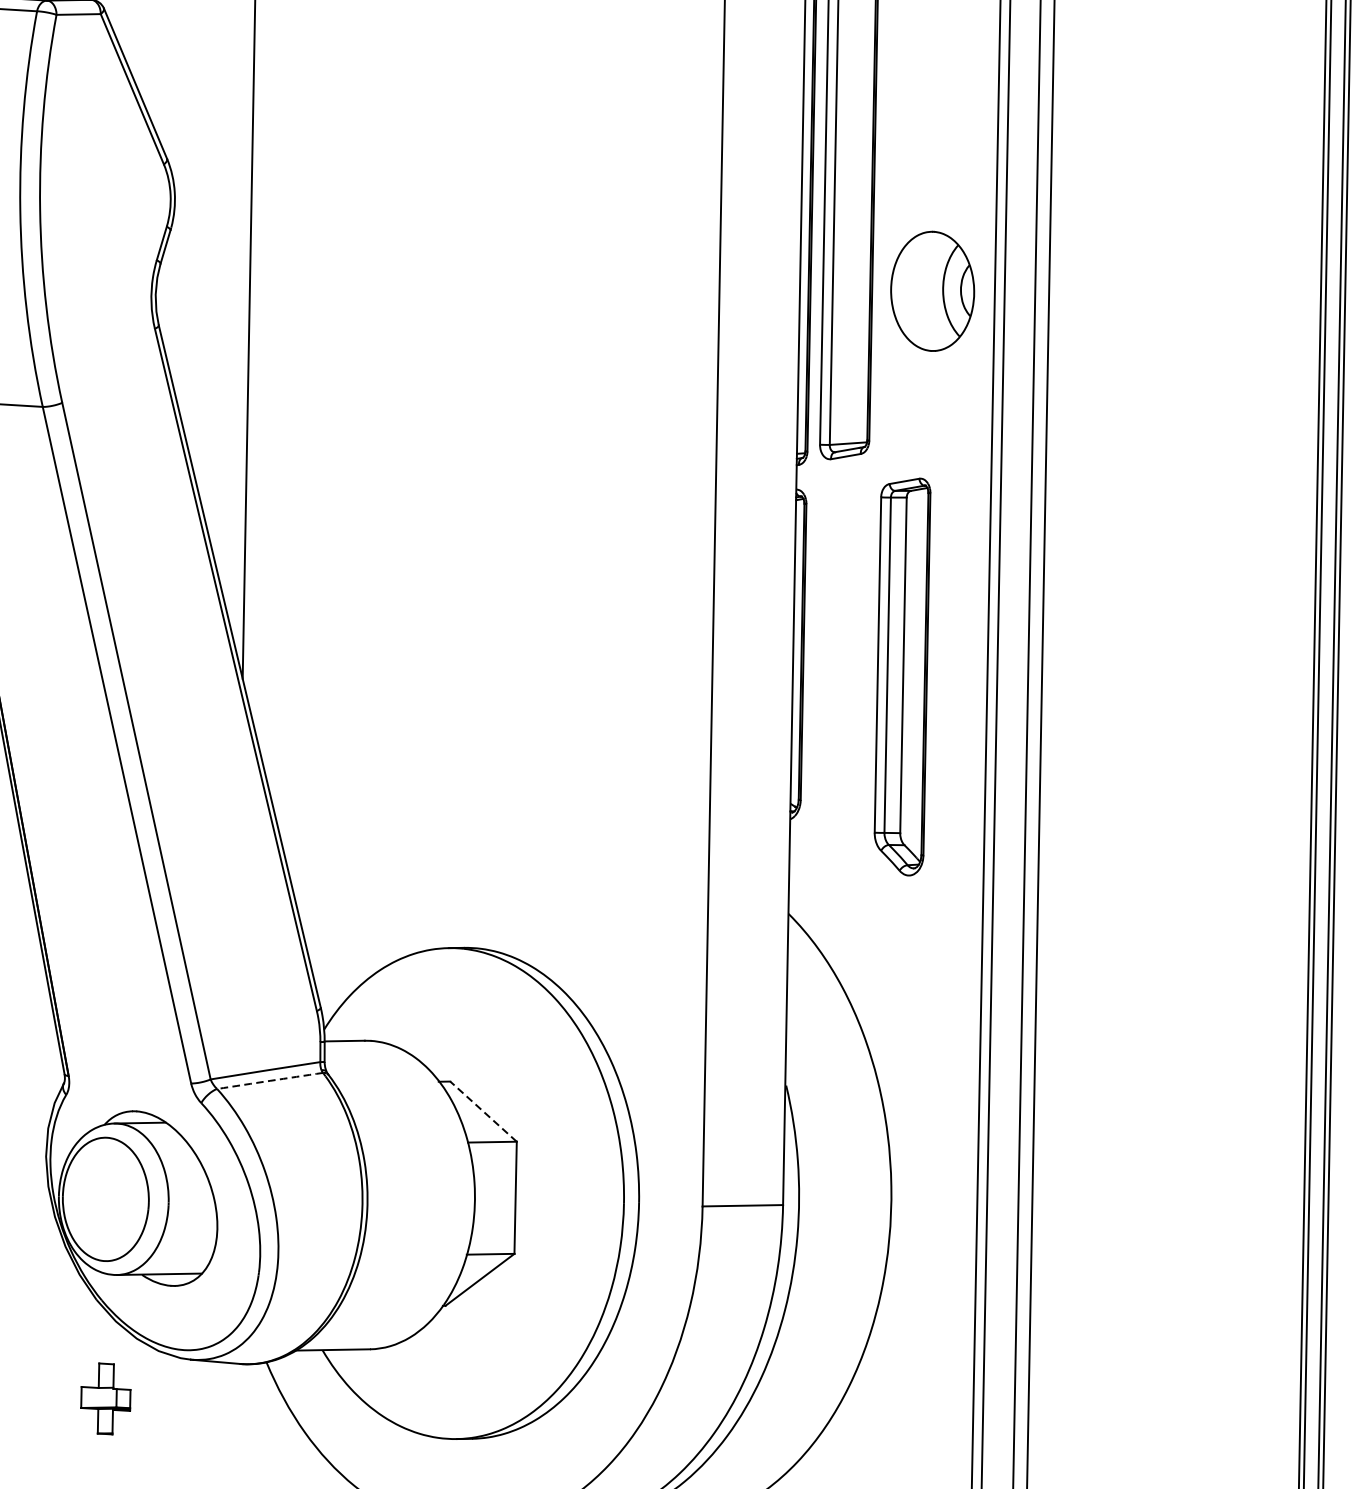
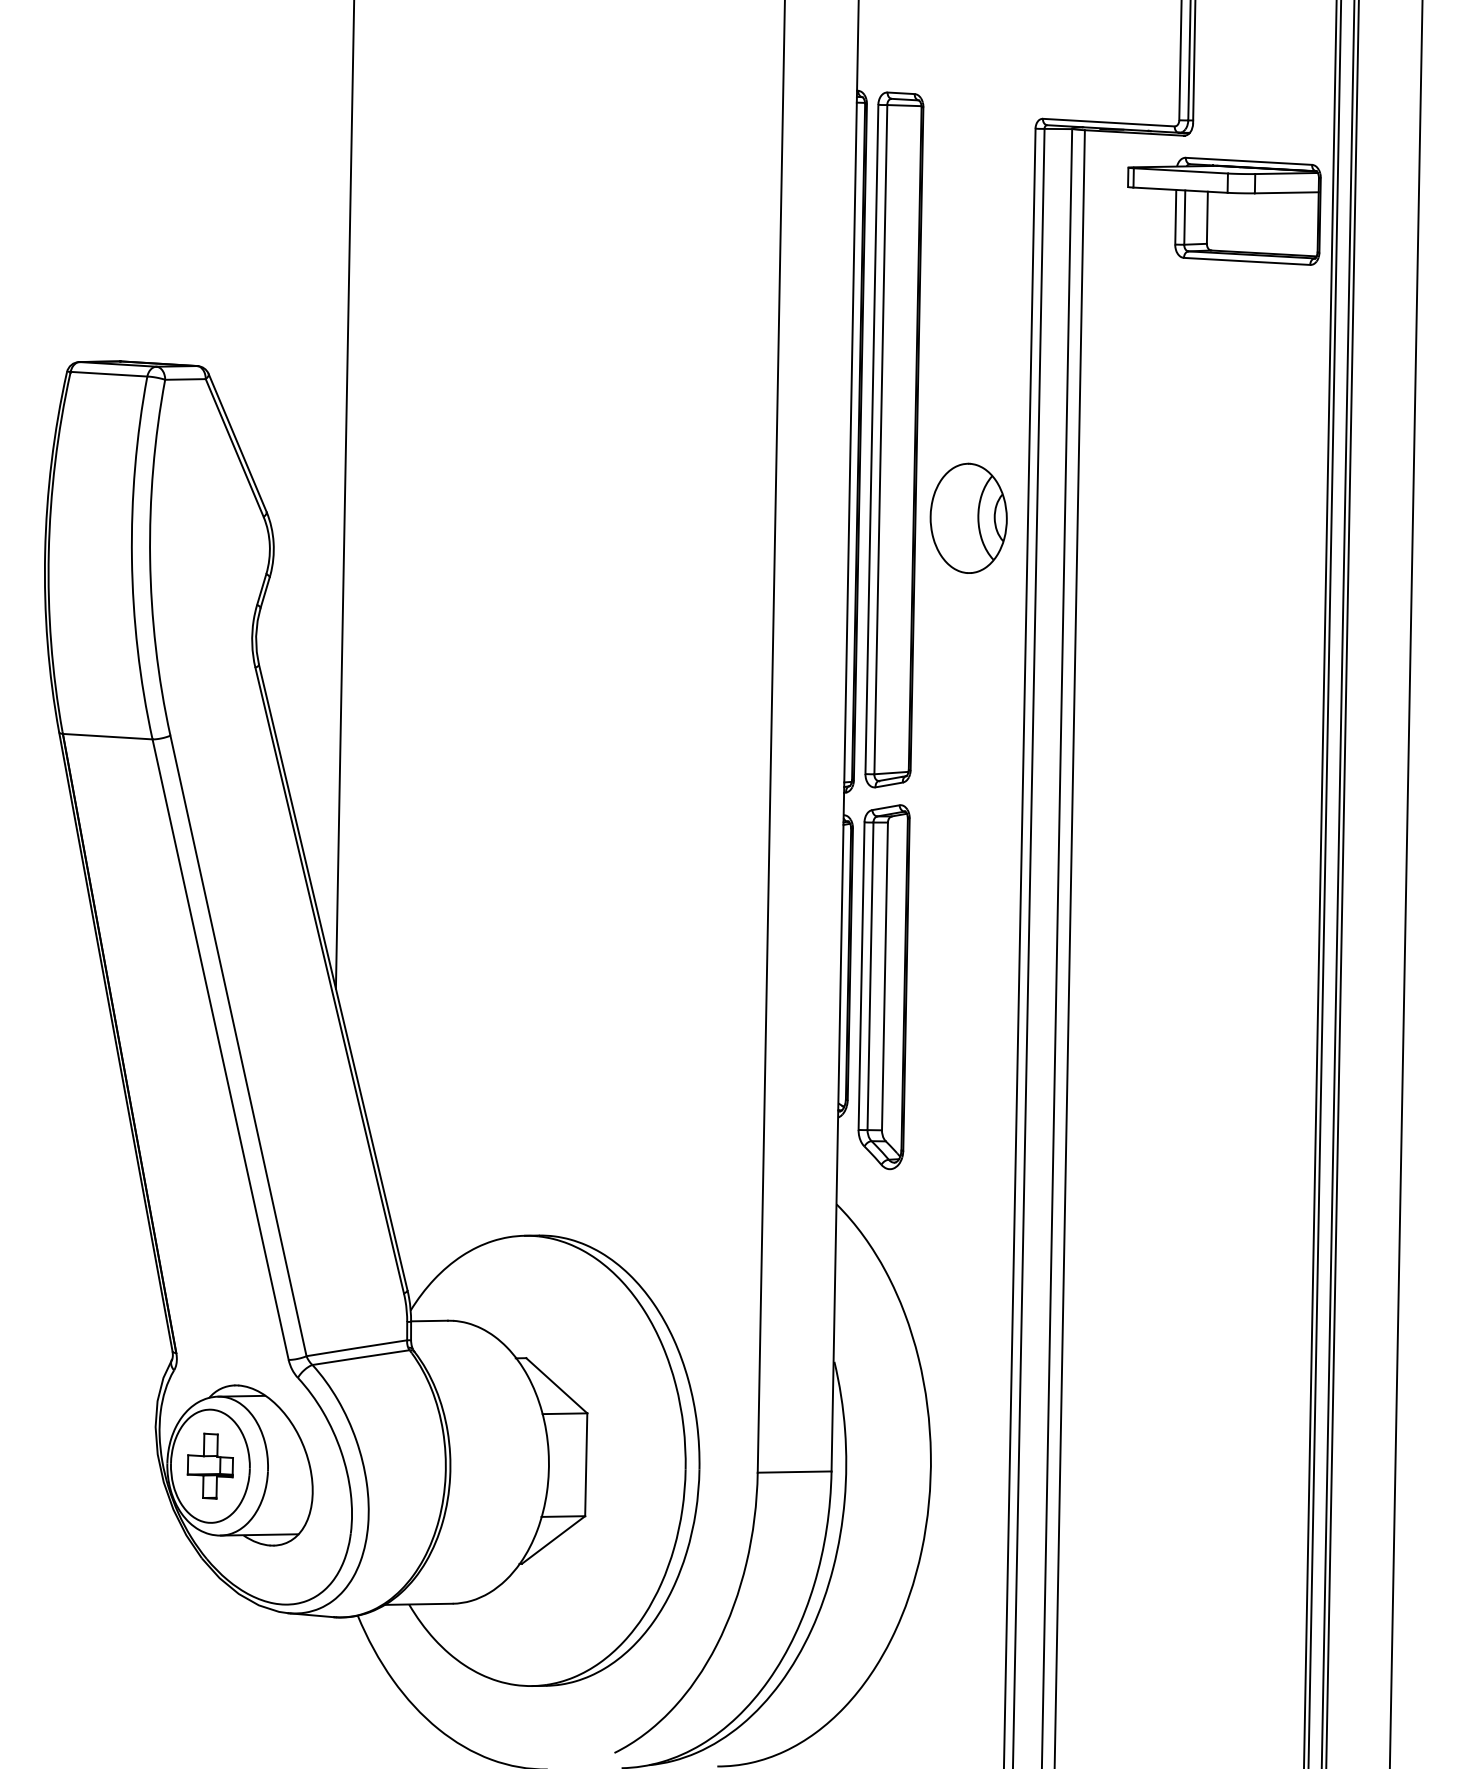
part: (932, 290) -> (968, 517), moved
part: (901, 677) -> (883, 987), moved
arc: (270, 1080) -> (361, 1357), dashed -> solid
line: (483, 1111) -> (556, 1385), dashed -> solid
part: (104, 1398) -> (209, 1465), moved

